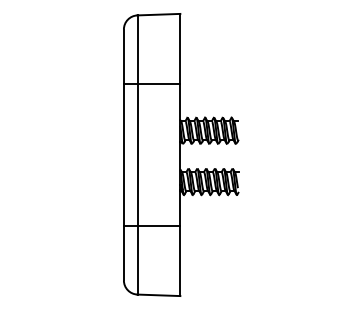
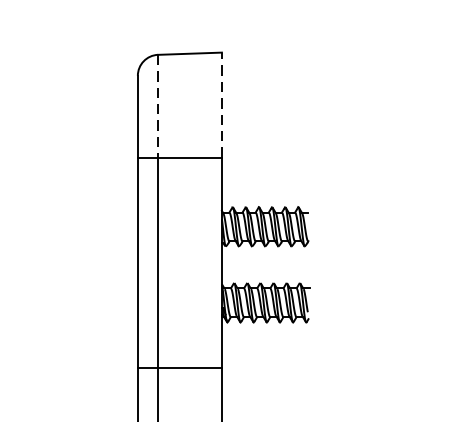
line: (180, 48) -> (222, 104), solid -> dashed
line: (137, 49) -> (158, 105), solid -> dashed

